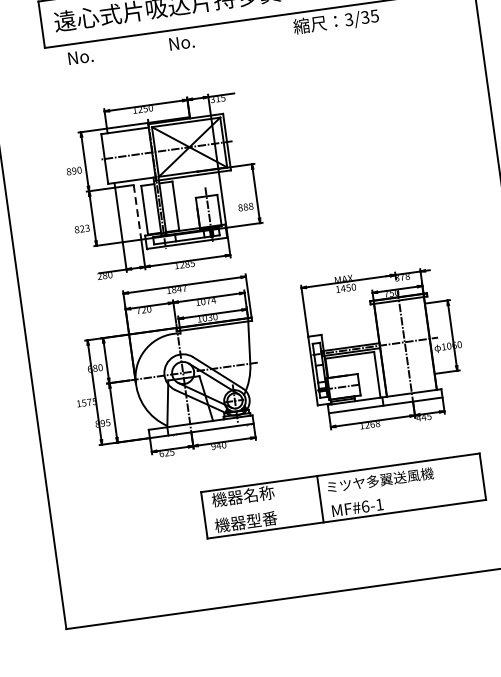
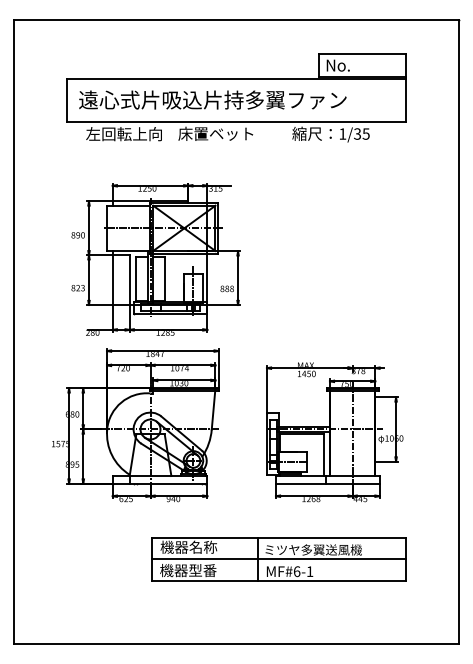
text: (348, 19) -> (342, 133), 3/35 -> 1/35
text: (209, 38) -> (215, 133), No. -> 床置ベット
text: (108, 53) -> (123, 134), No. -> 左回転上向
line: (137, 212) -> (129, 280), dashed -> solid
line: (343, 496) -> (278, 559), added

